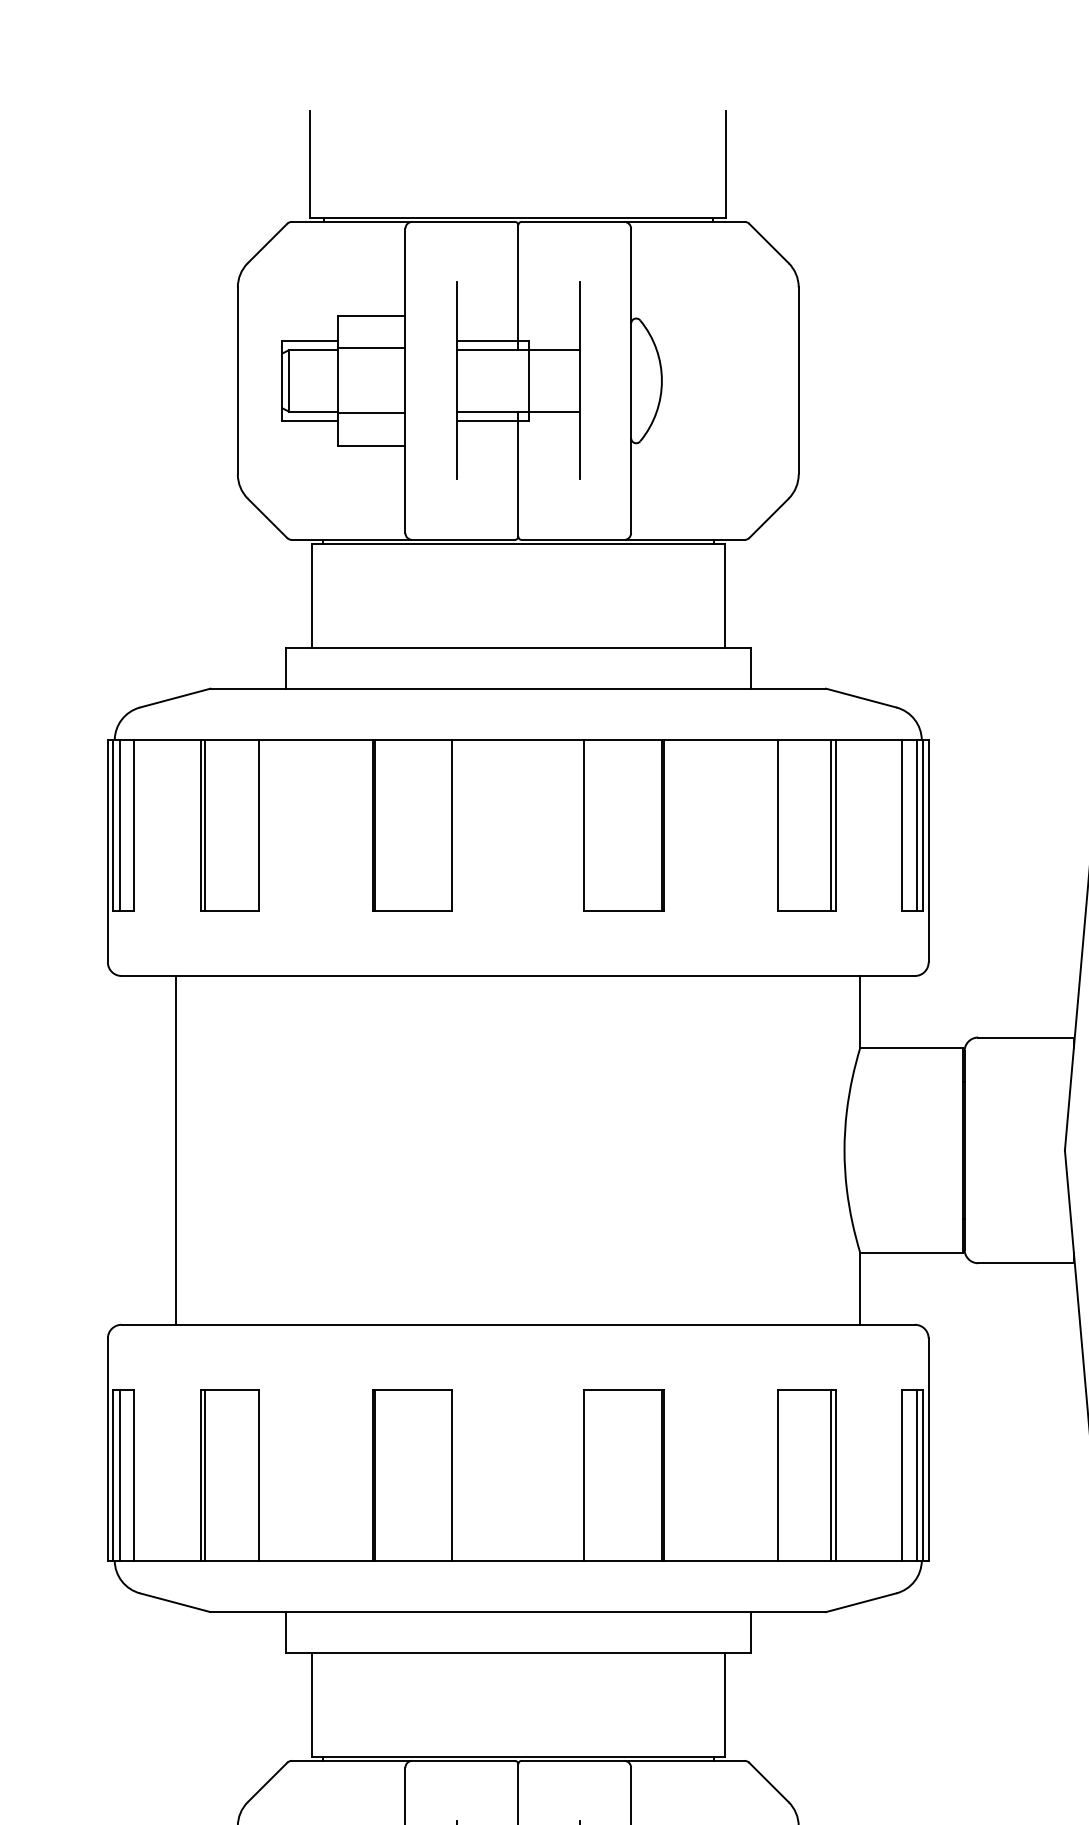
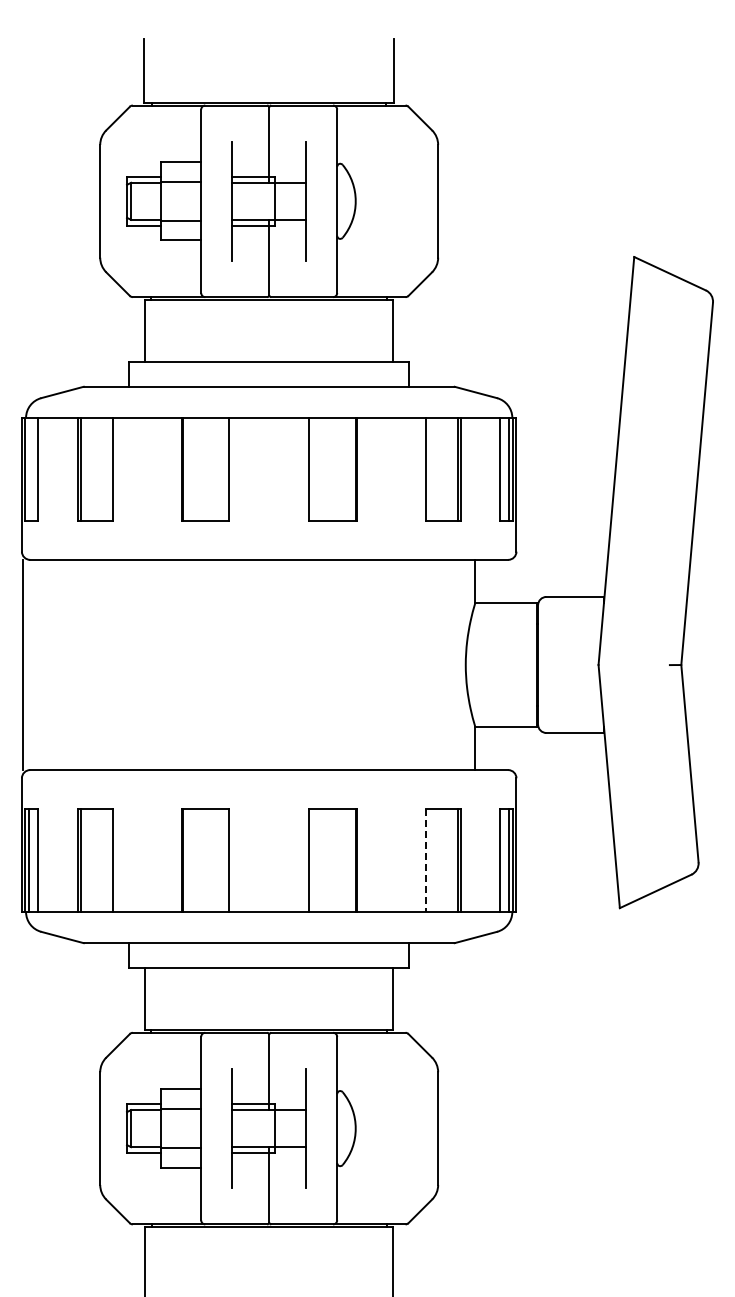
line: (120, 824) -> (29, 468), removed
line: (176, 1149) -> (23, 664), moved
line: (777, 1474) -> (425, 860), solid -> dashed

